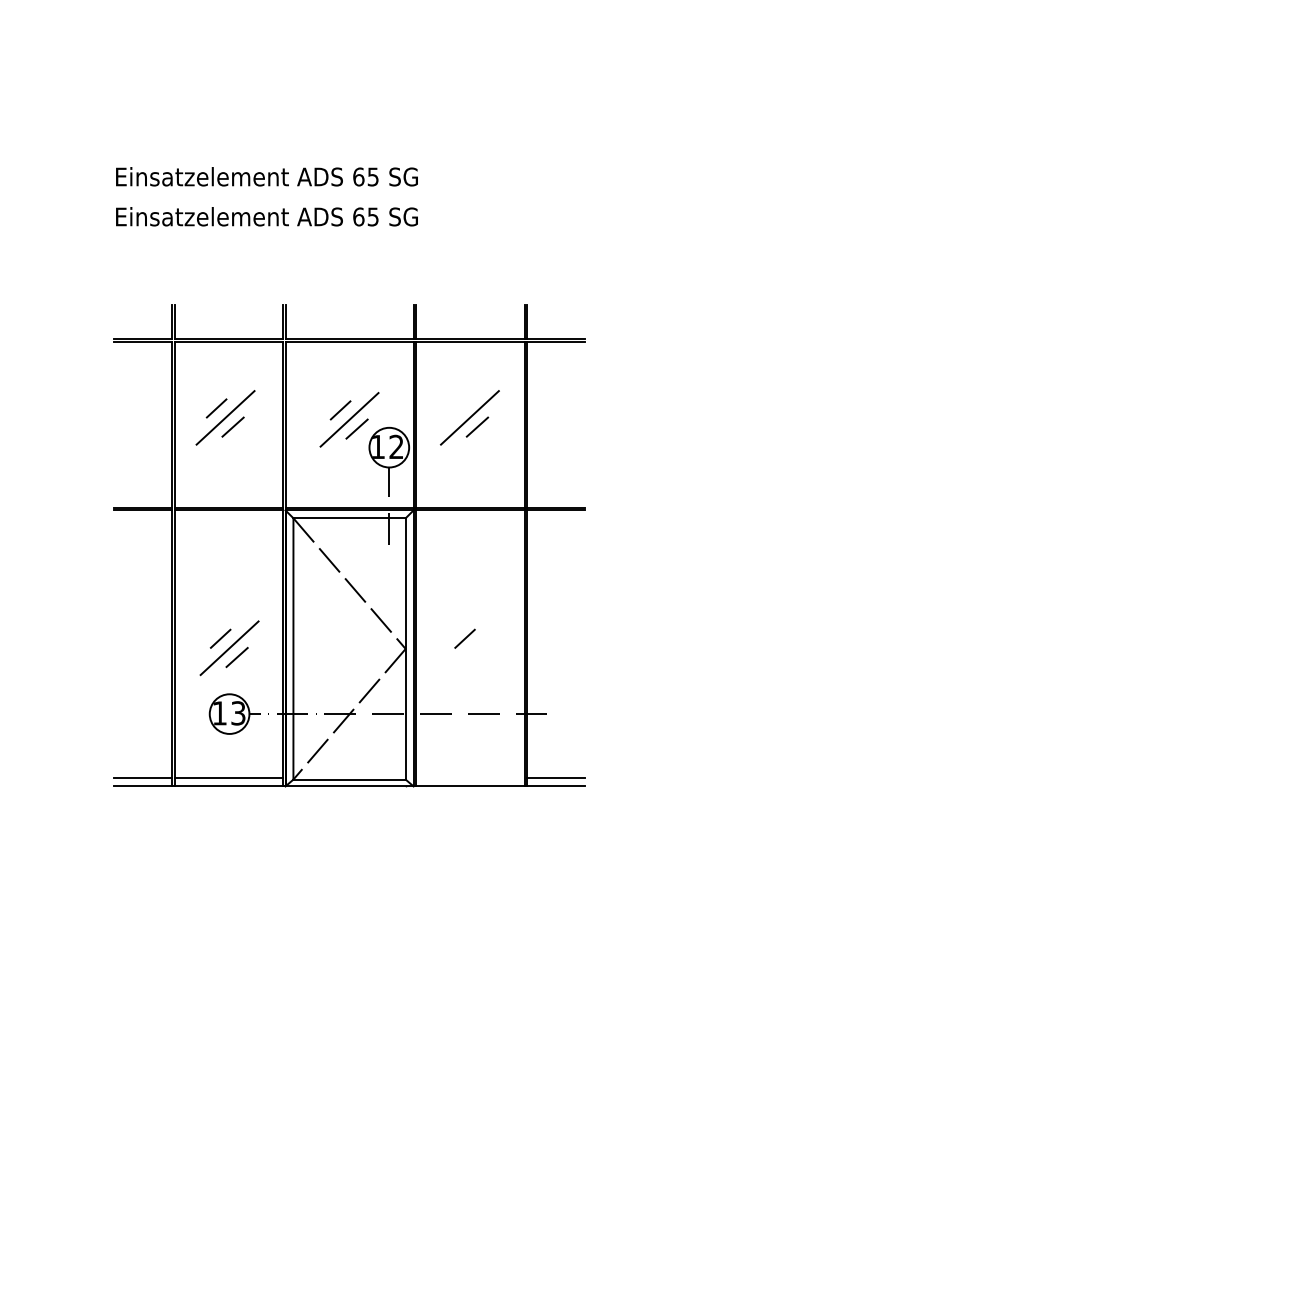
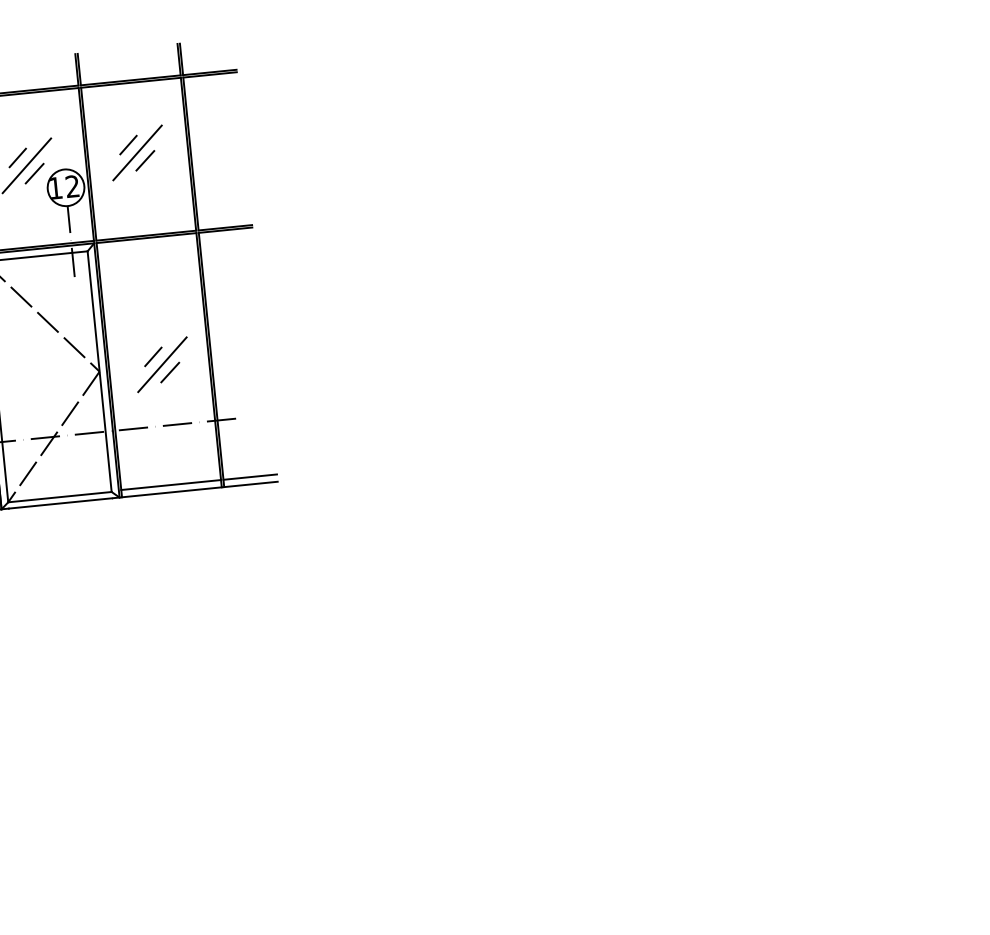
line: (460, 408) -> (128, 145), added
line: (473, 648) -> (162, 365), added
line: (481, 657) -> (170, 372), added
line: (470, 778) -> (171, 485), added

